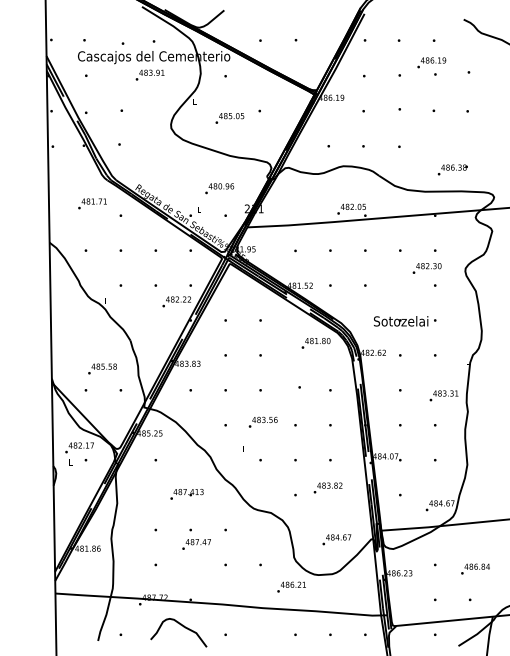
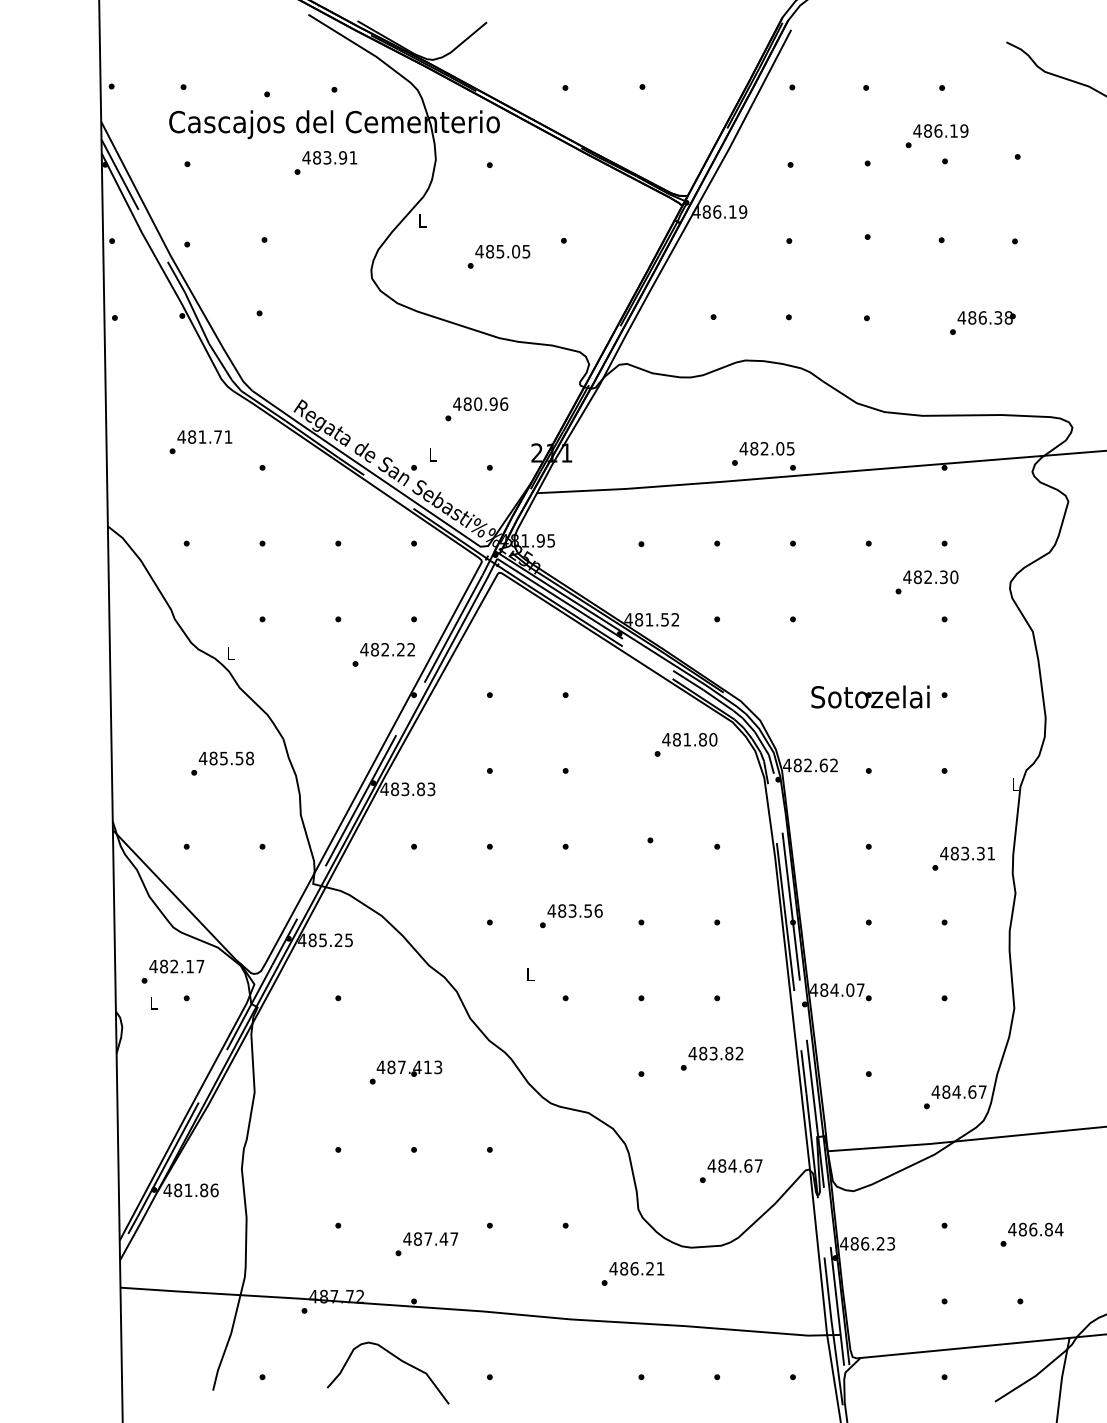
text: (452, 169) -> (982, 322), moved
text: (102, 368) -> (222, 762), moved
text: (196, 544) -> (426, 1244), moved

